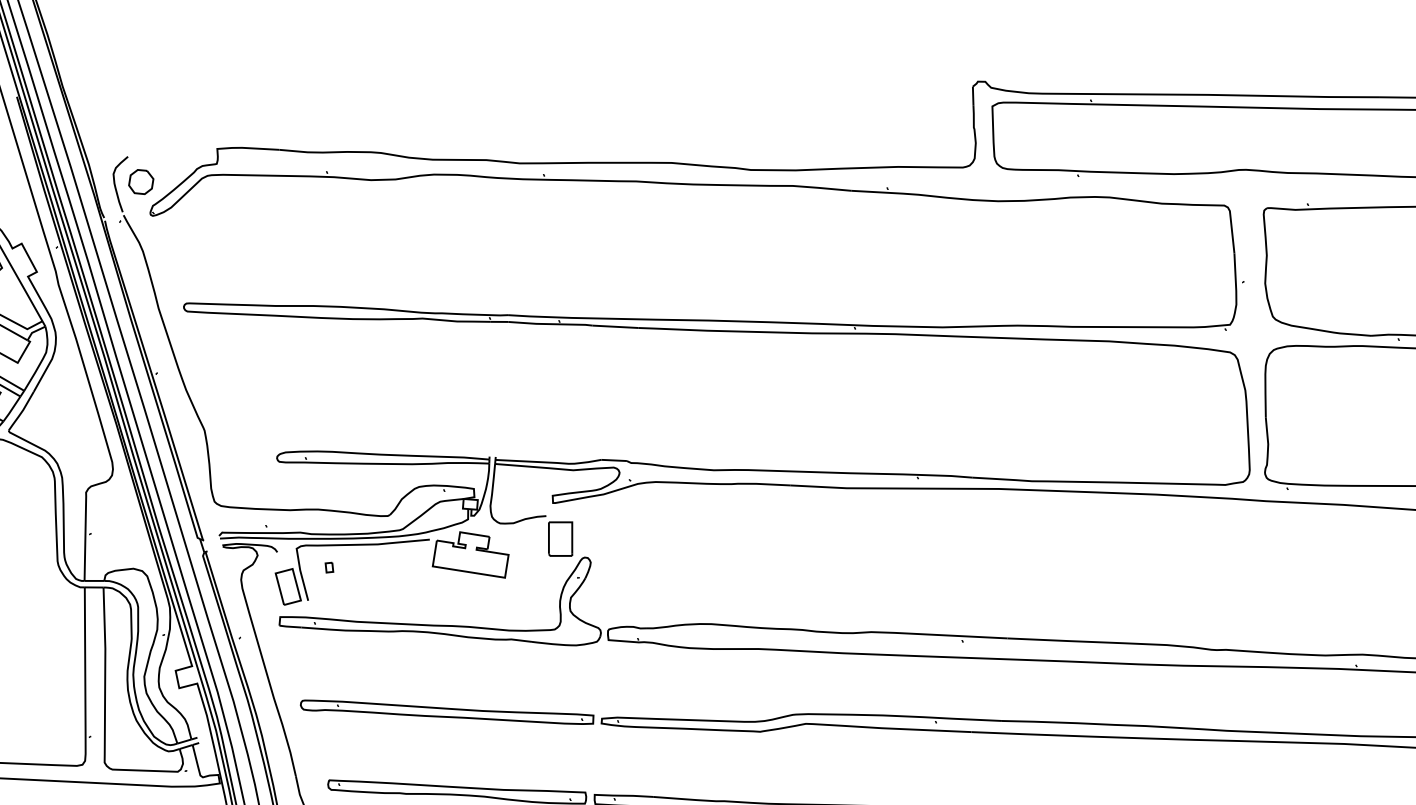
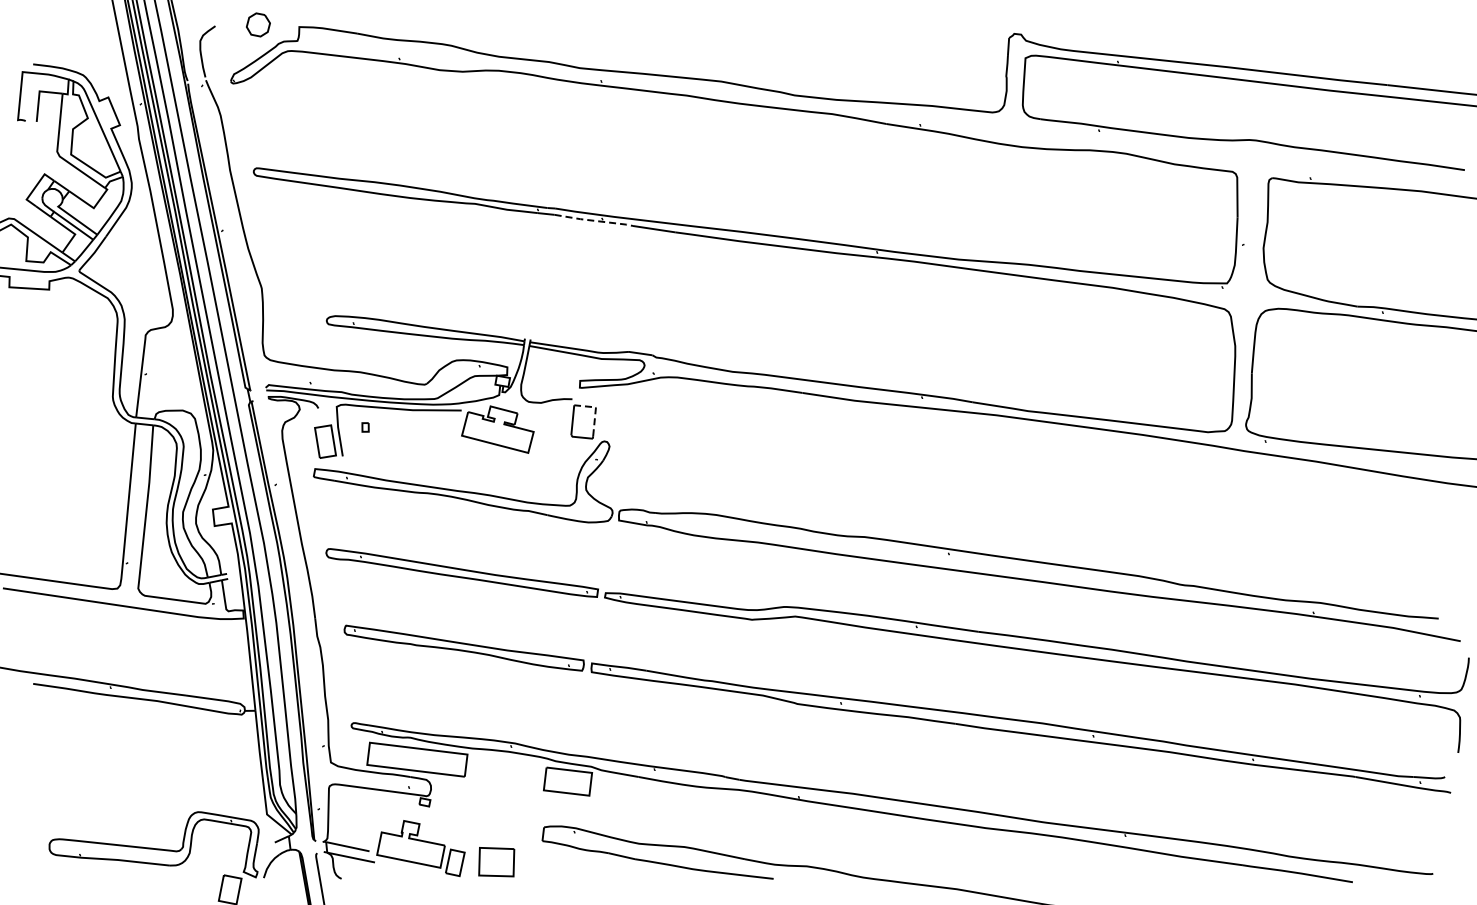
part: (141, 181) -> (258, 24), moved
line: (551, 323) -> (594, 220), solid -> dashed
line: (572, 525) -> (595, 410), solid -> dashed

